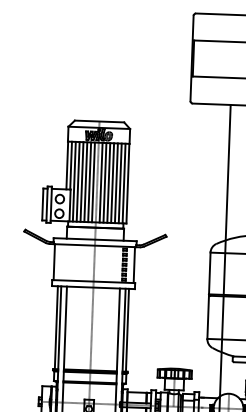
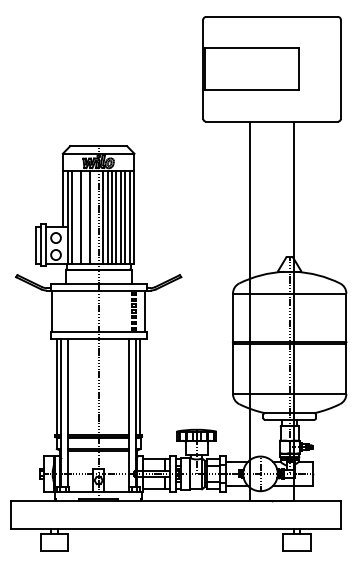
line: (78, 182) -> (76, 217), removed
line: (85, 182) -> (85, 217), removed
line: (93, 182) -> (94, 217), removed

